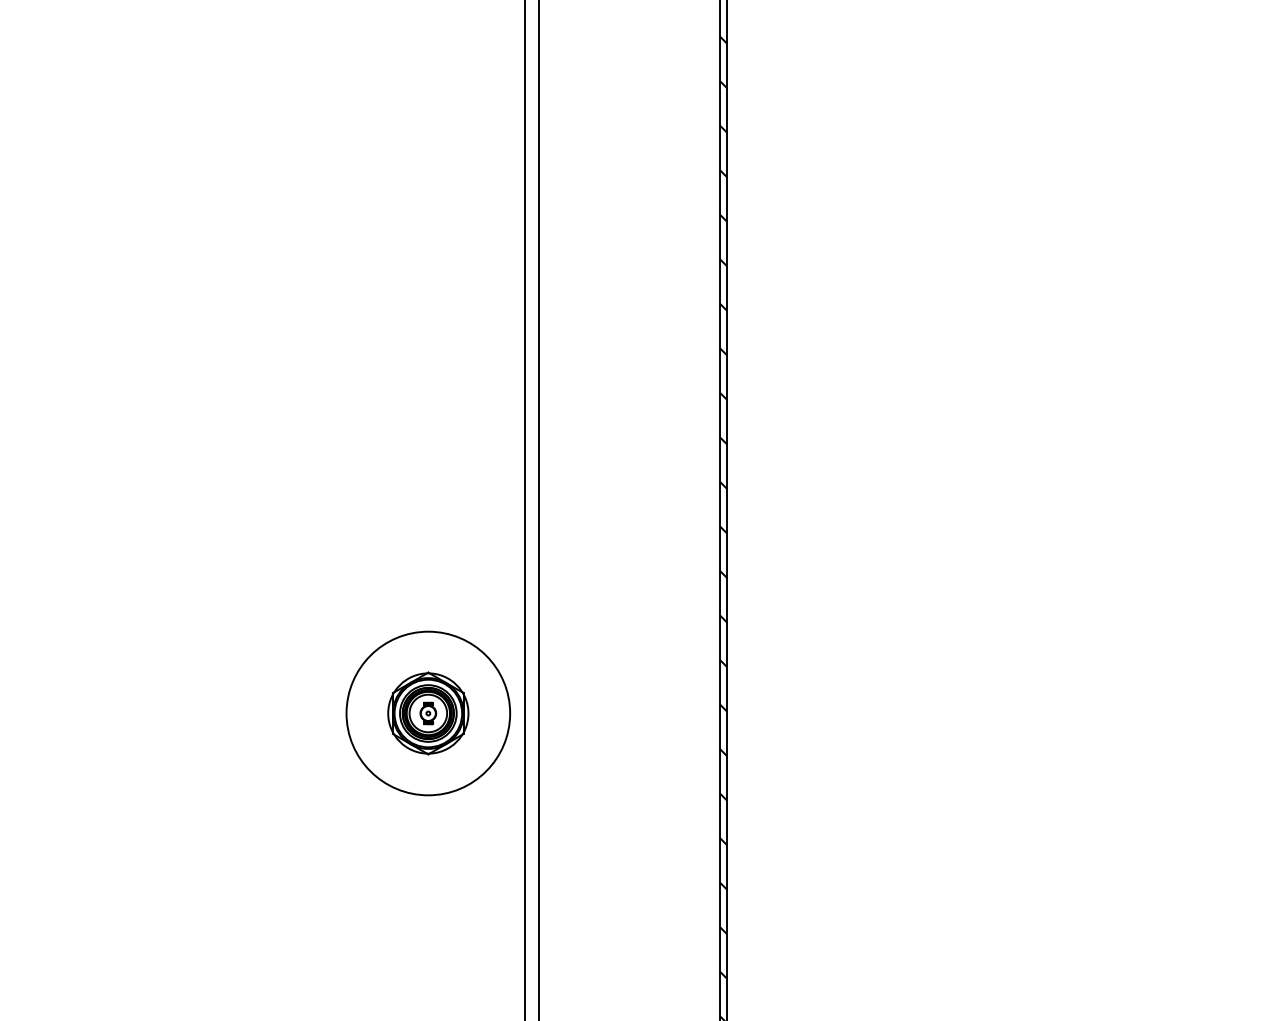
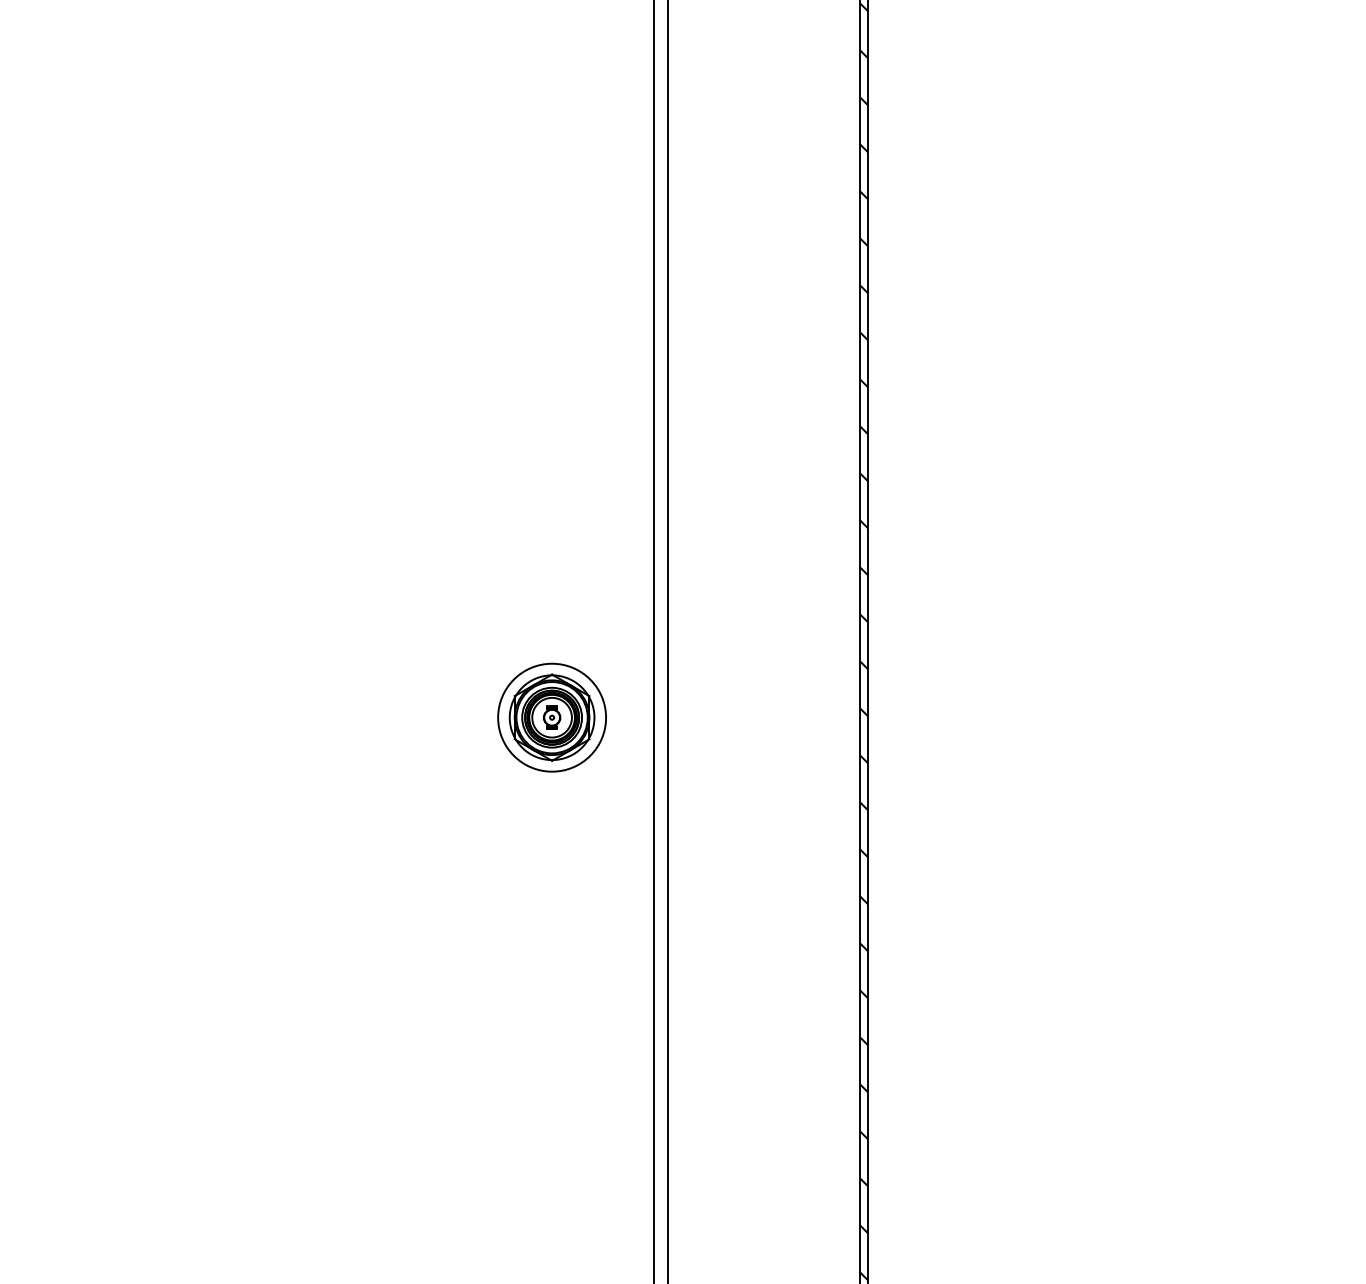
circle: (428, 713) -> (552, 717), size x0.62

